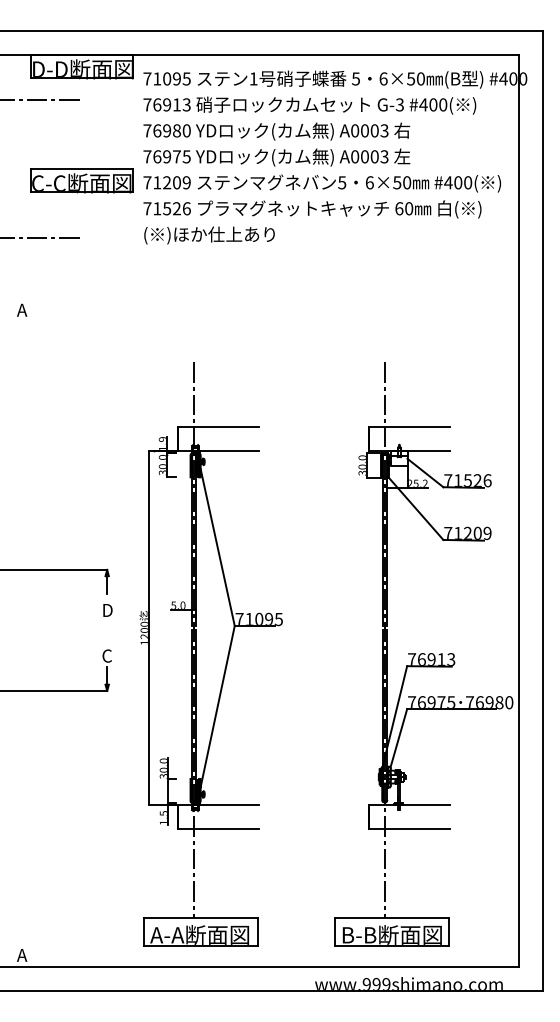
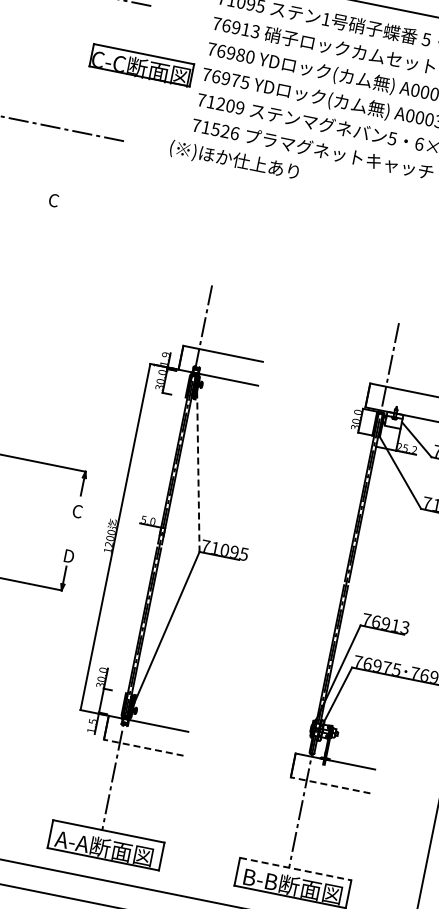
part: (81, 180) -> (141, 65), moved
text: (209, 235) -> (234, 160), moved
text: (22, 309) -> (54, 199), A -> C
line: (217, 548) -> (197, 472), solid -> dashed
text: (107, 610) -> (77, 511), D -> C
text: (107, 655) -> (68, 555), C -> D
line: (218, 828) -> (143, 747), solid -> dashed
line: (409, 828) -> (330, 785), solid -> dashed
line: (391, 917) -> (295, 868), solid -> dashed

